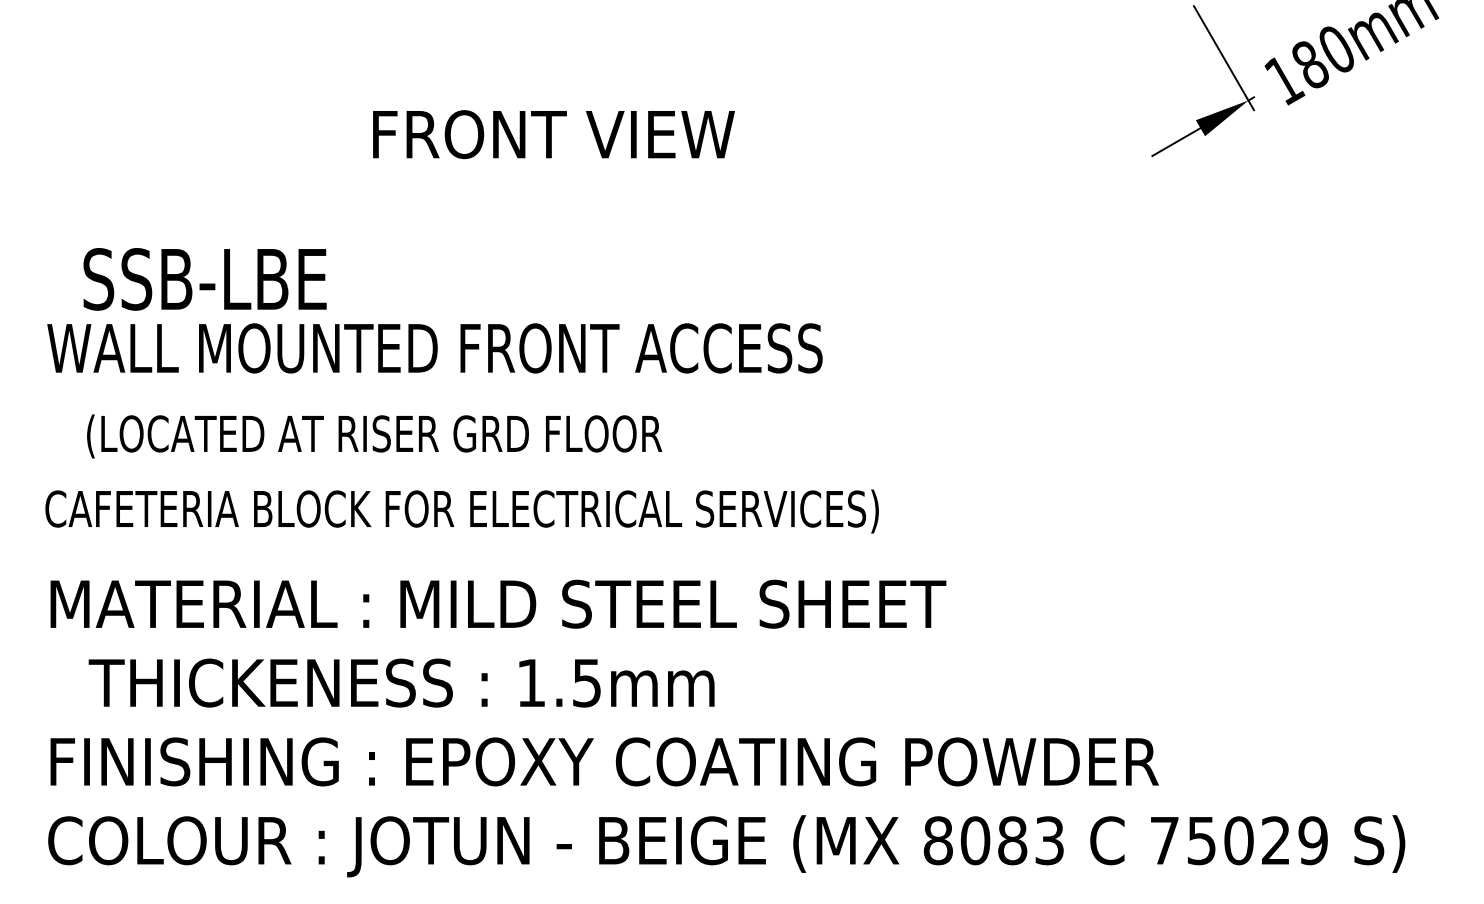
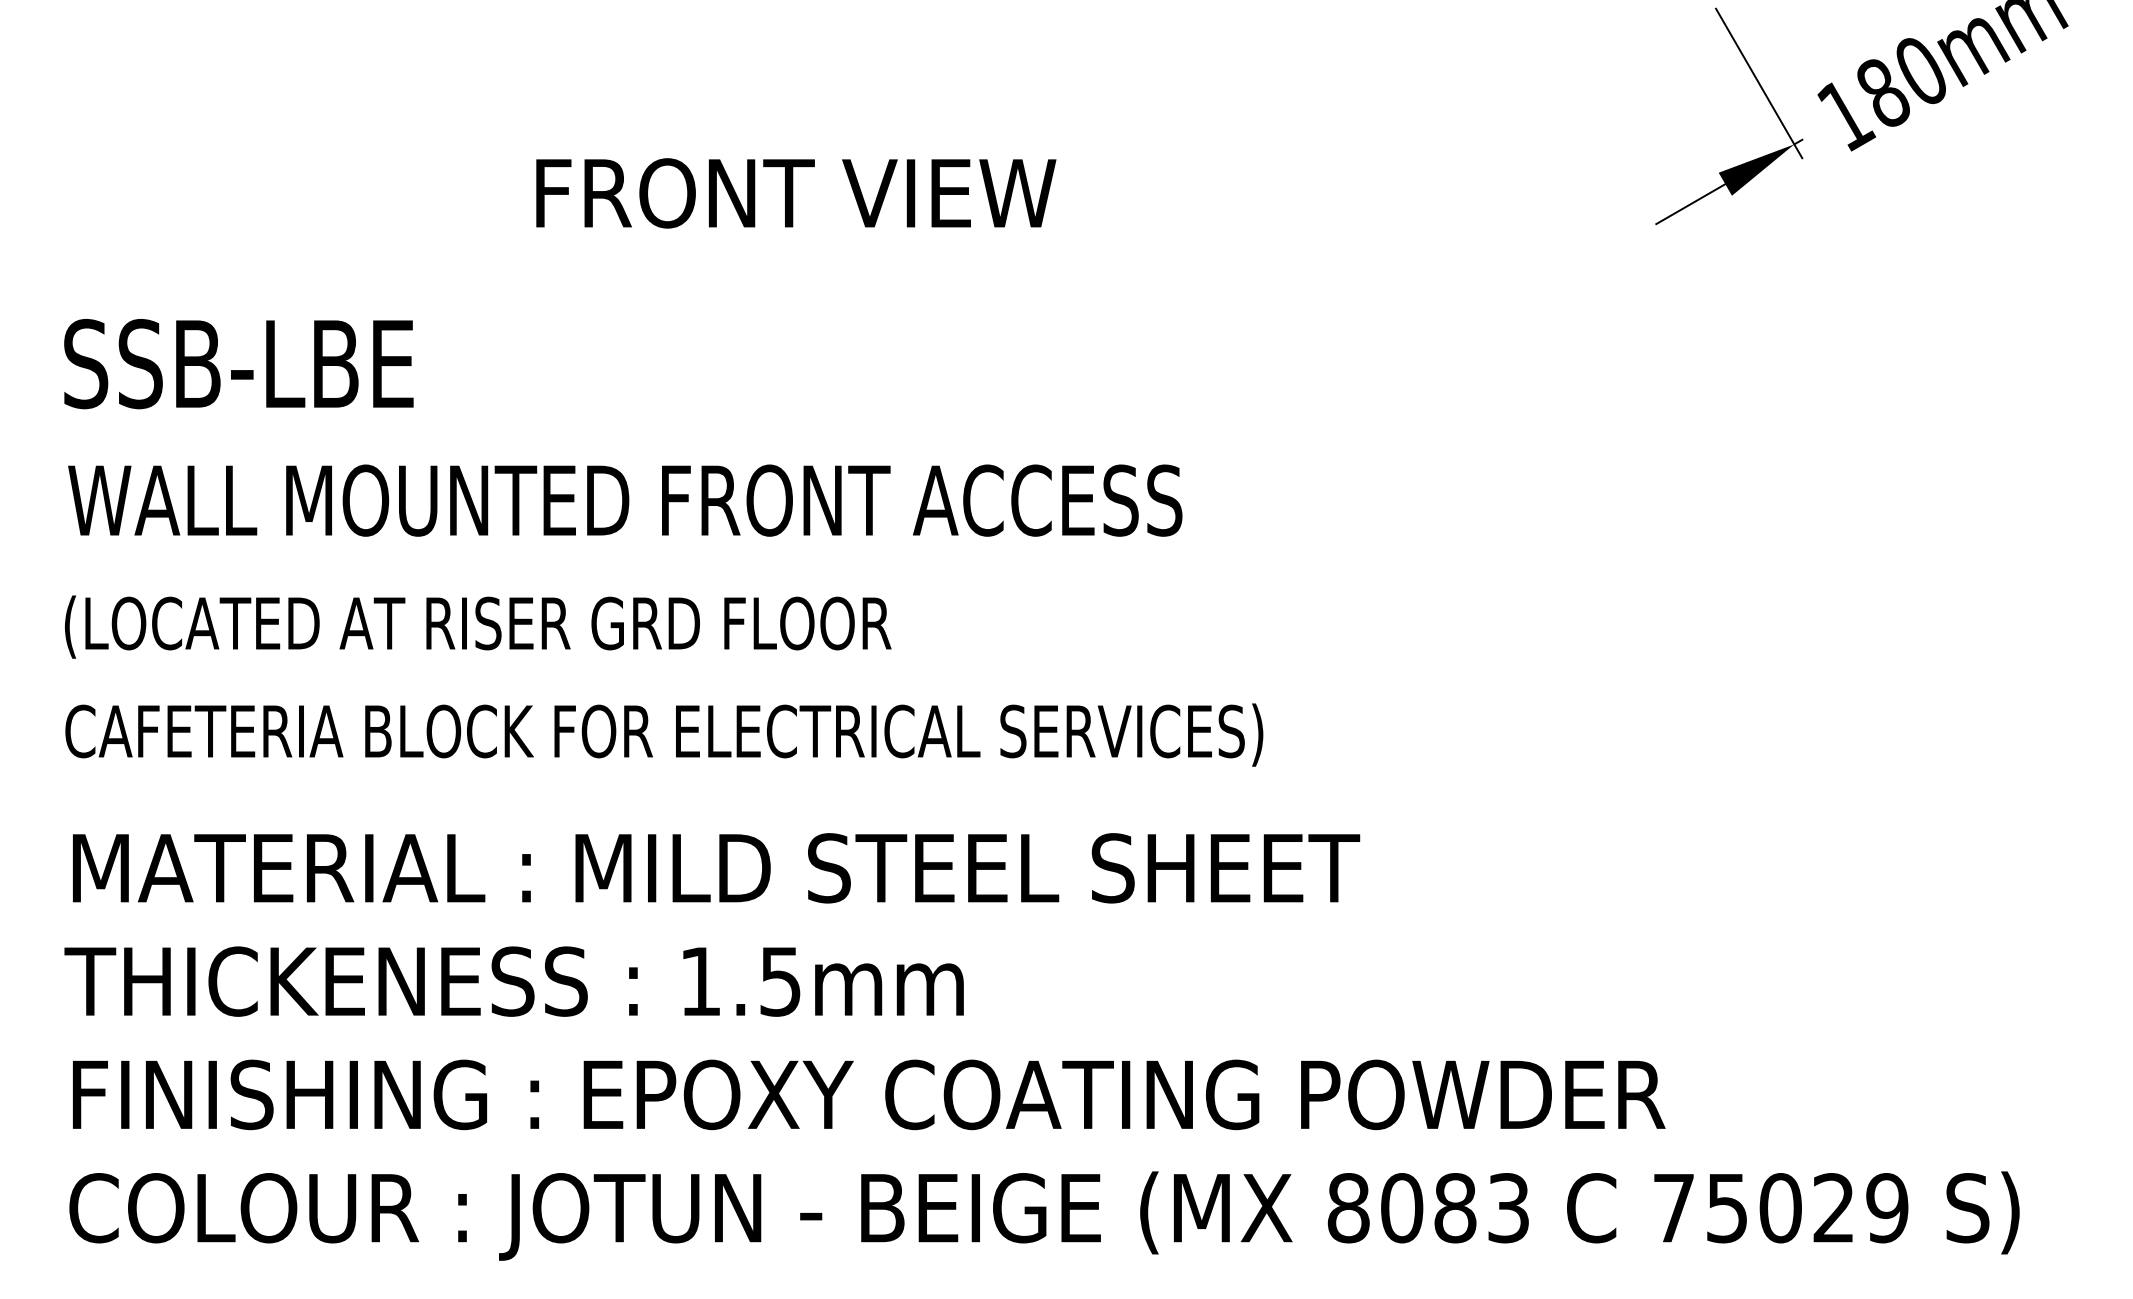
text: (204, 279) -> (238, 364), moved
text: (374, 436) -> (478, 627), moved
text: (401, 682) -> (513, 980), moved

